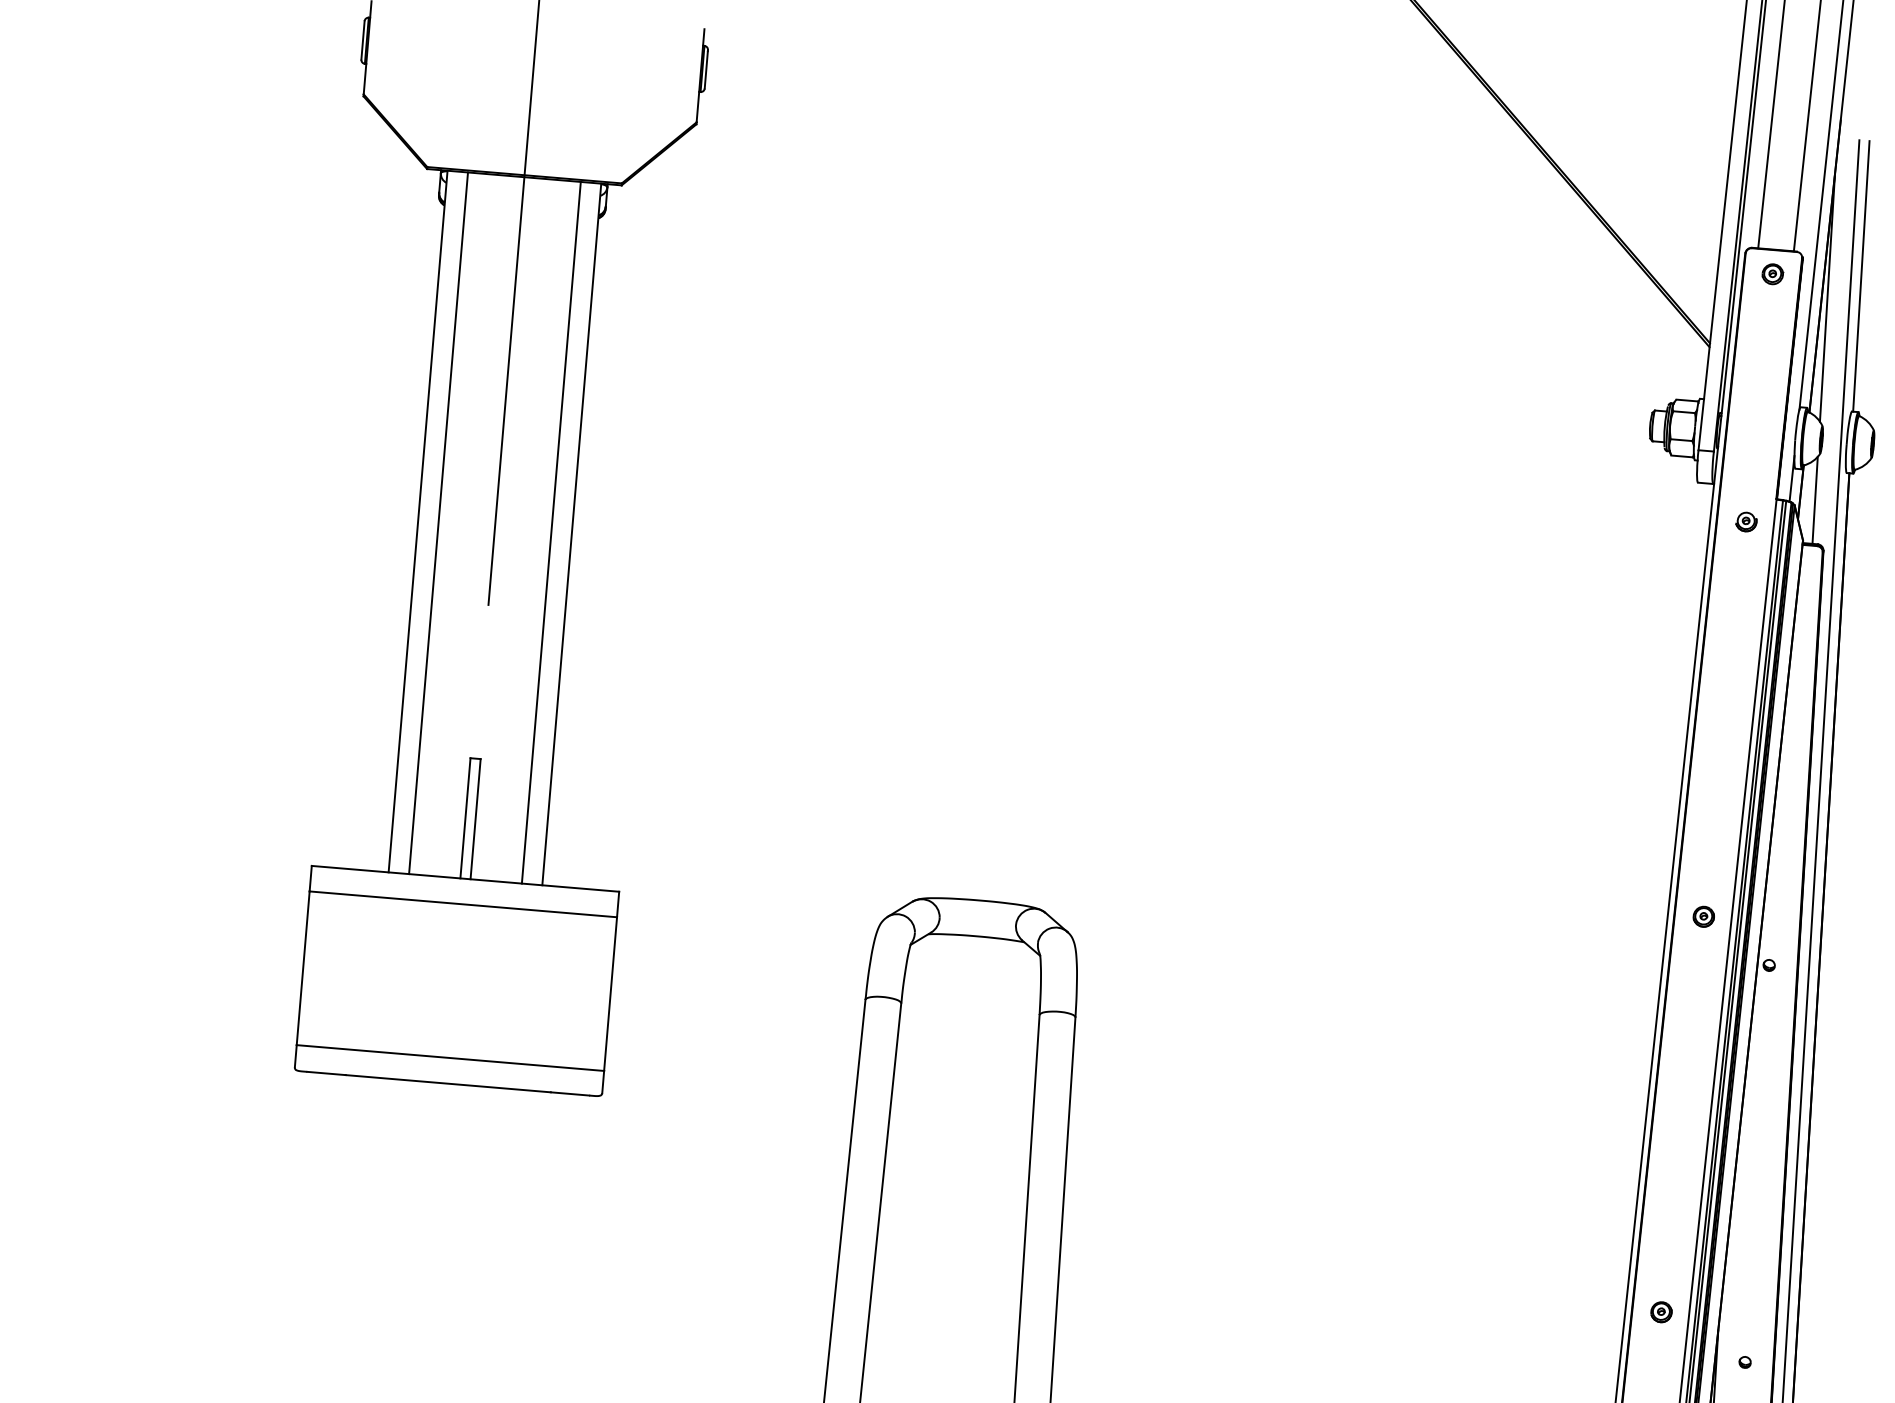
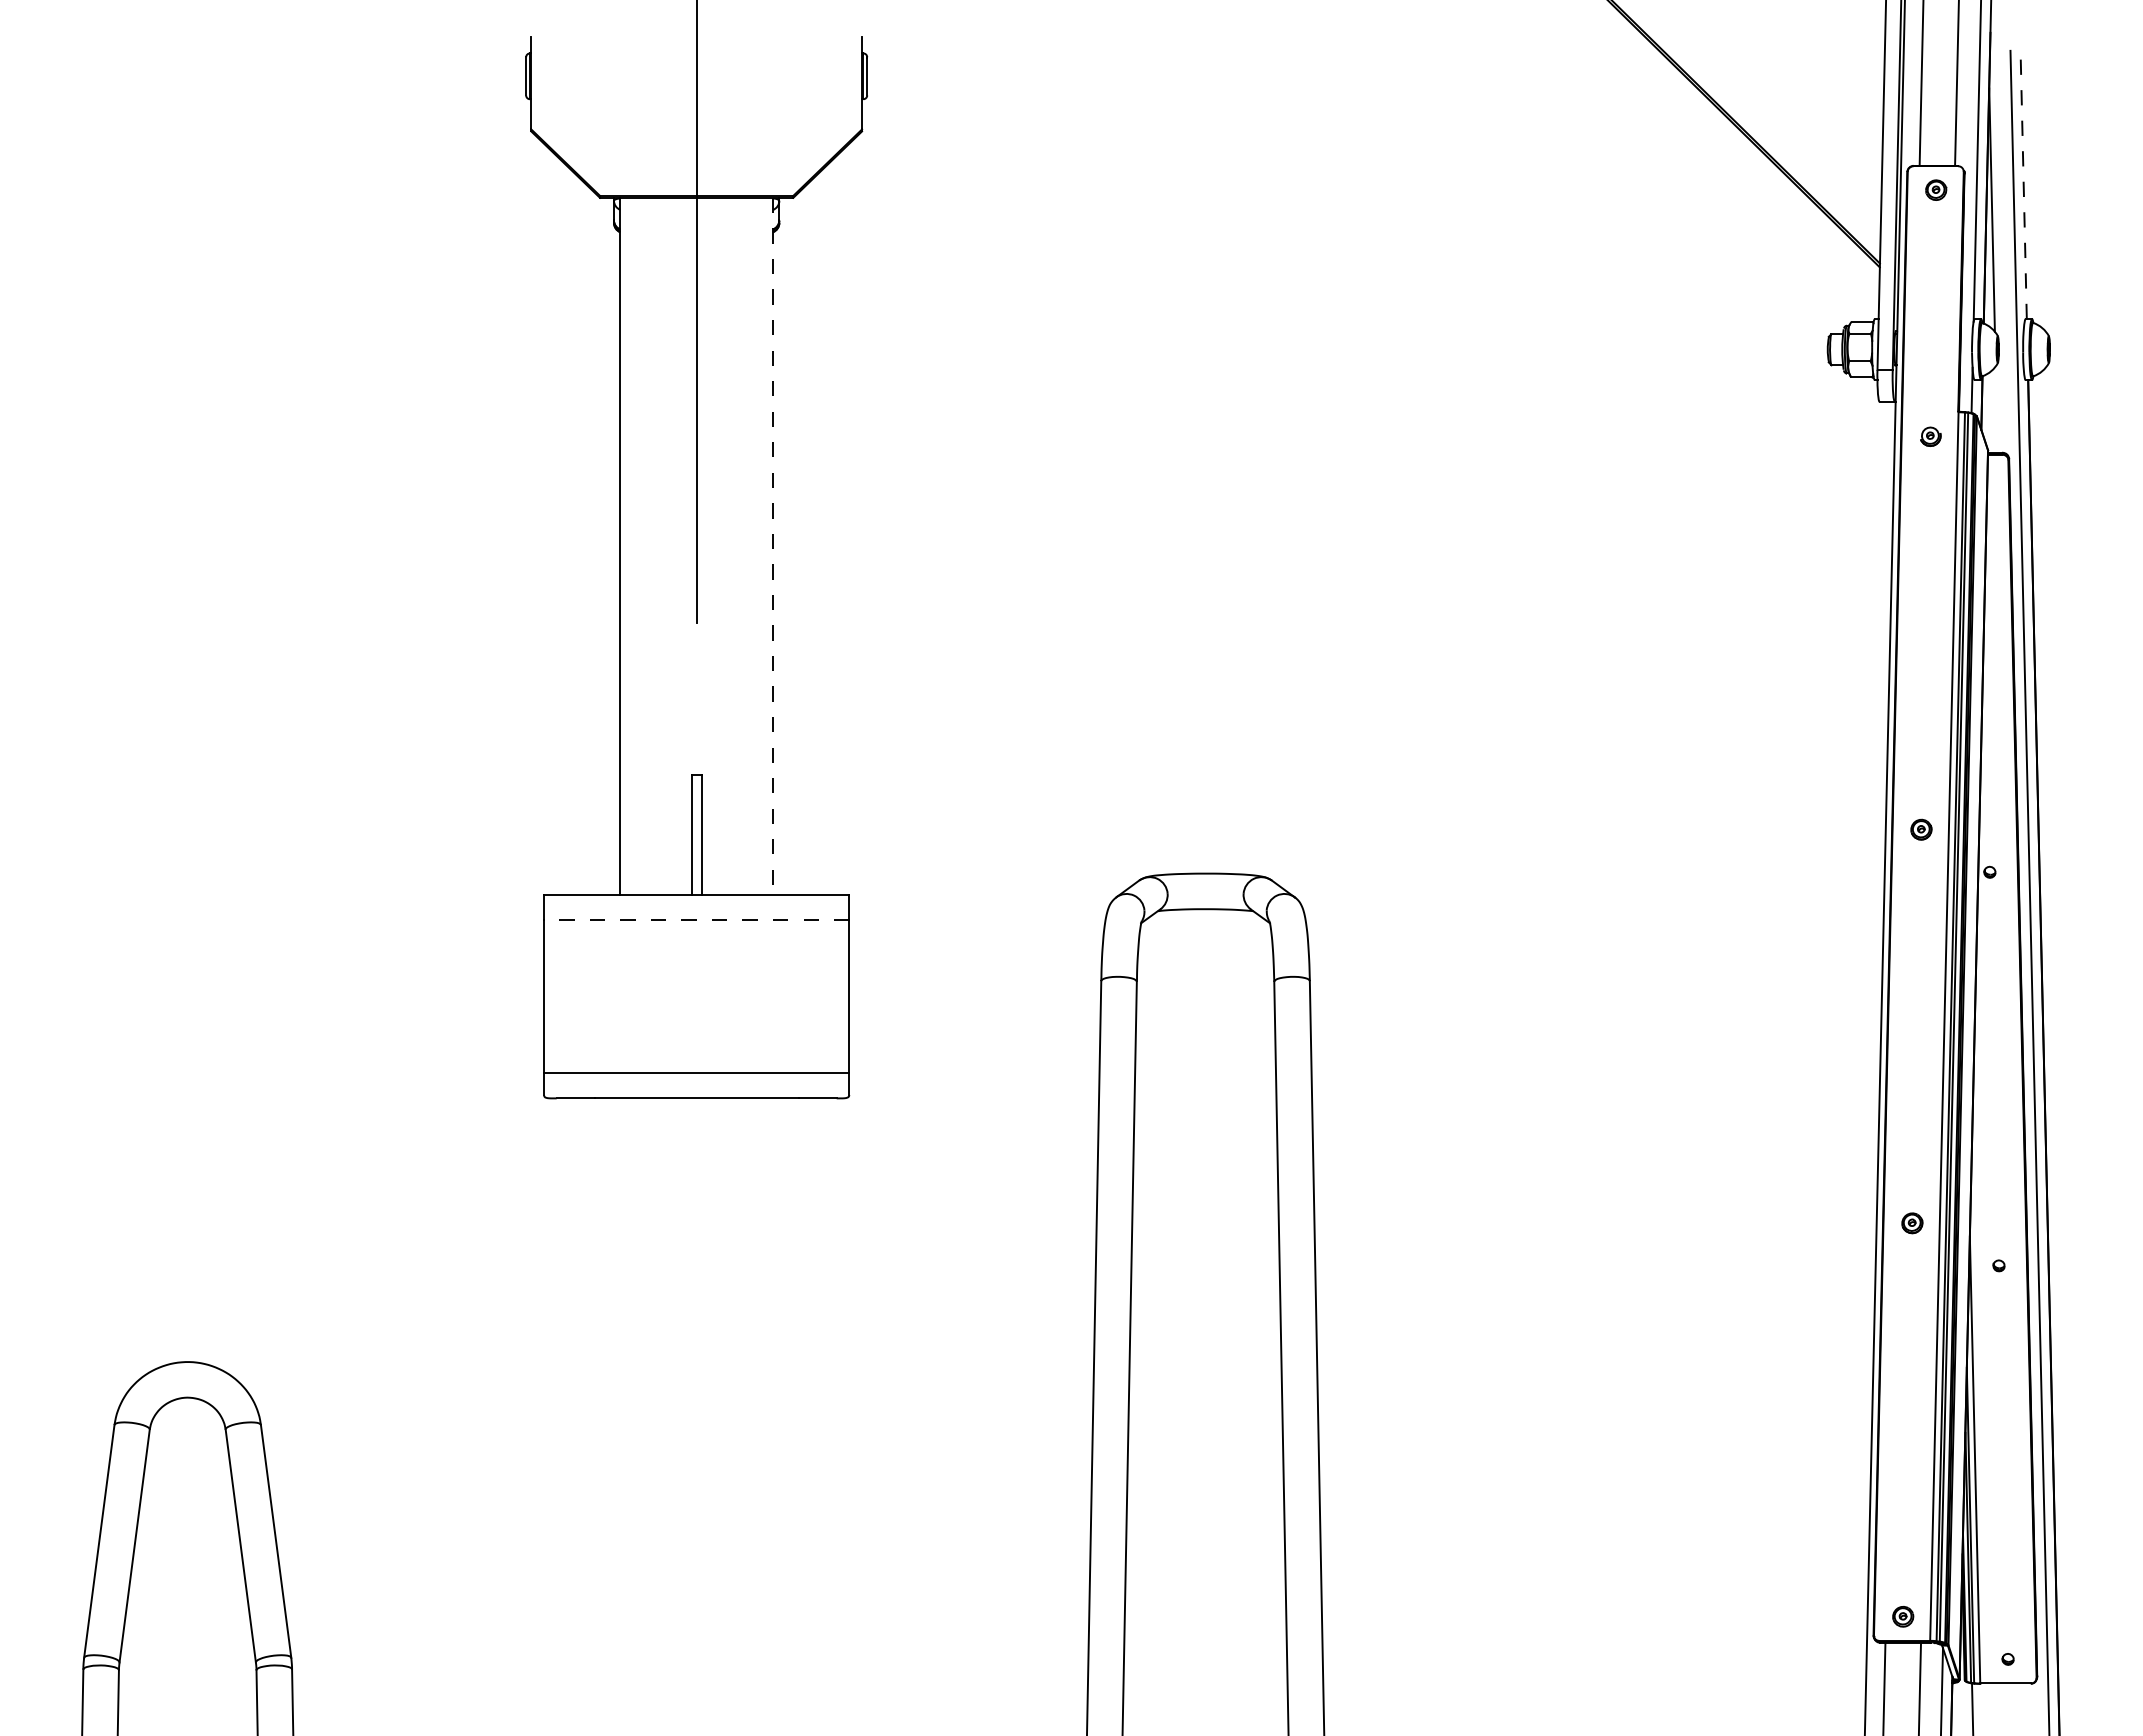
line: (1861, 275) -> (2023, 184), solid -> dashed
line: (1814, 500) -> (1996, 409), removed
line: (438, 522) -> (640, 545), removed
line: (551, 531) -> (752, 545), removed
line: (572, 534) -> (773, 546), solid -> dashed
line: (463, 904) -> (696, 920), solid -> dashed

